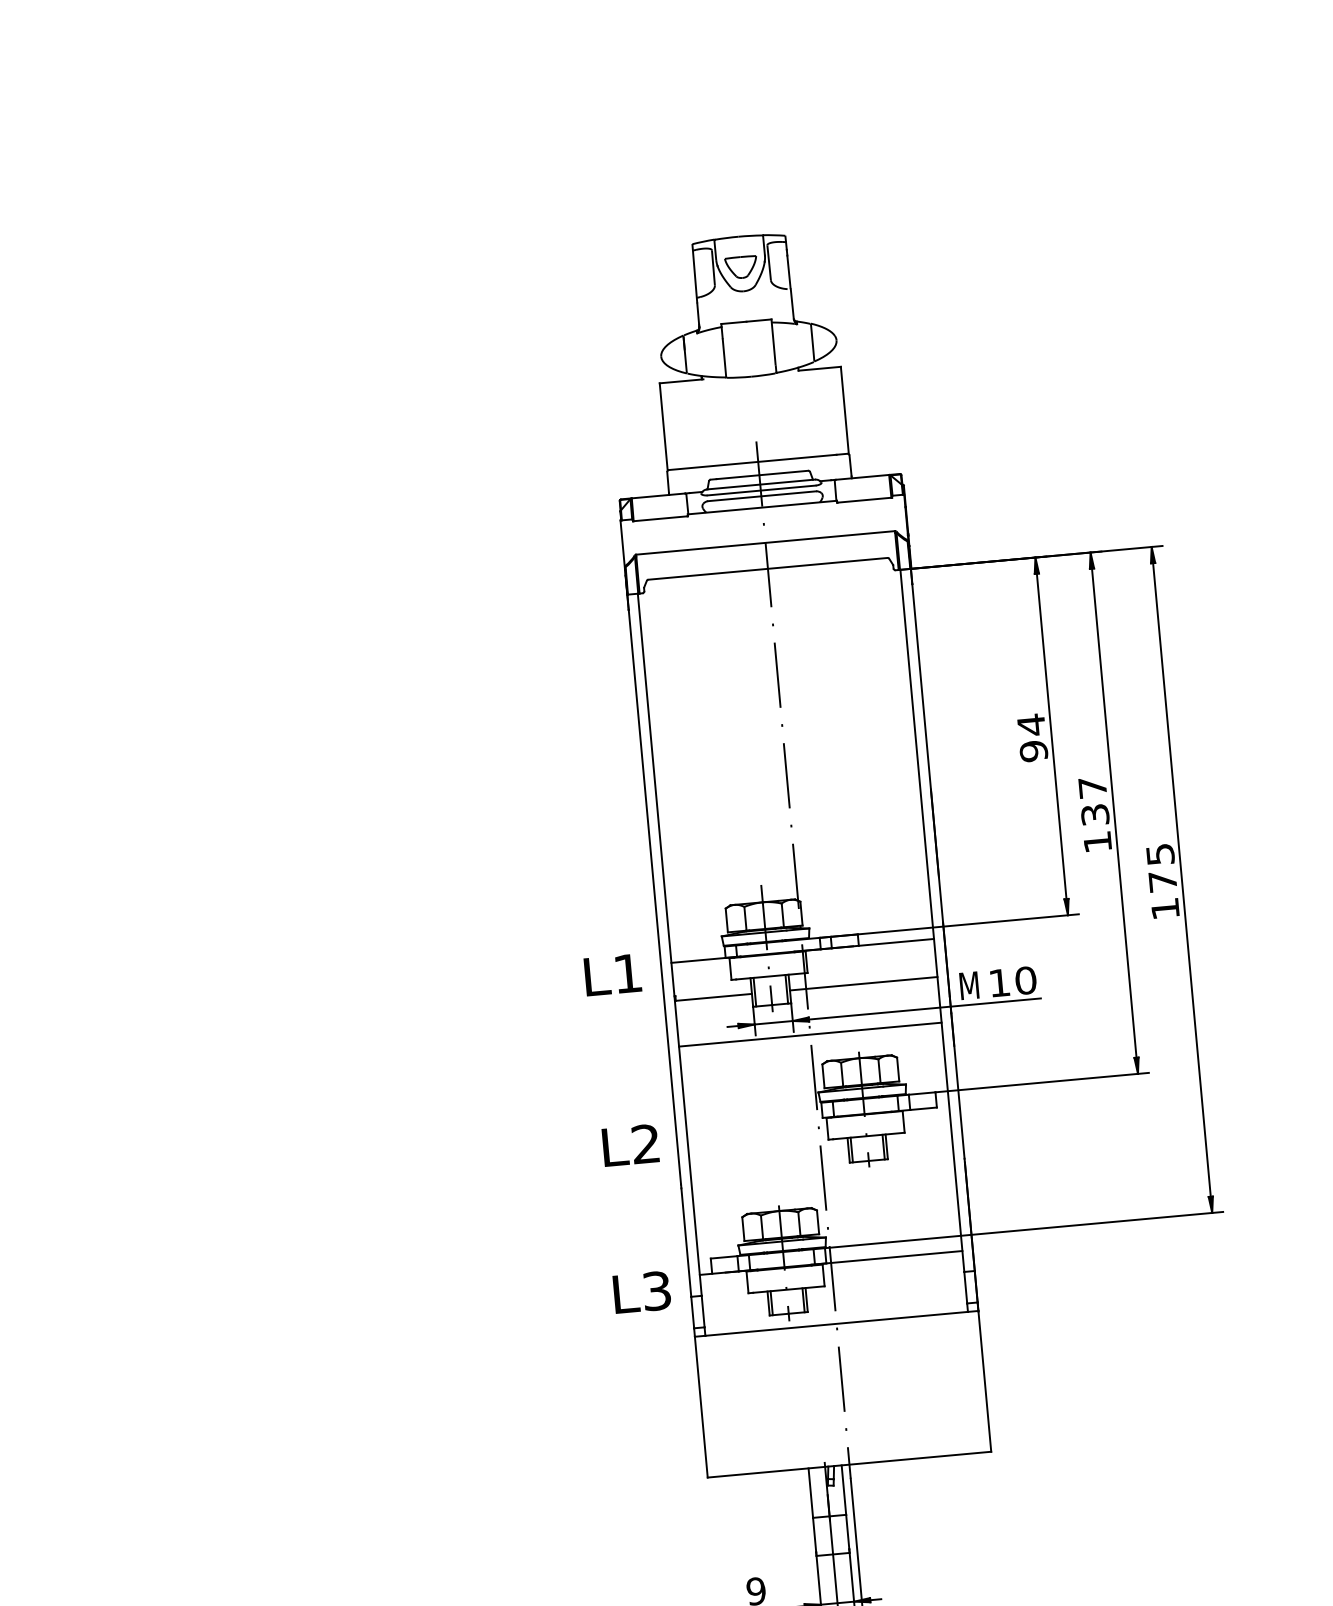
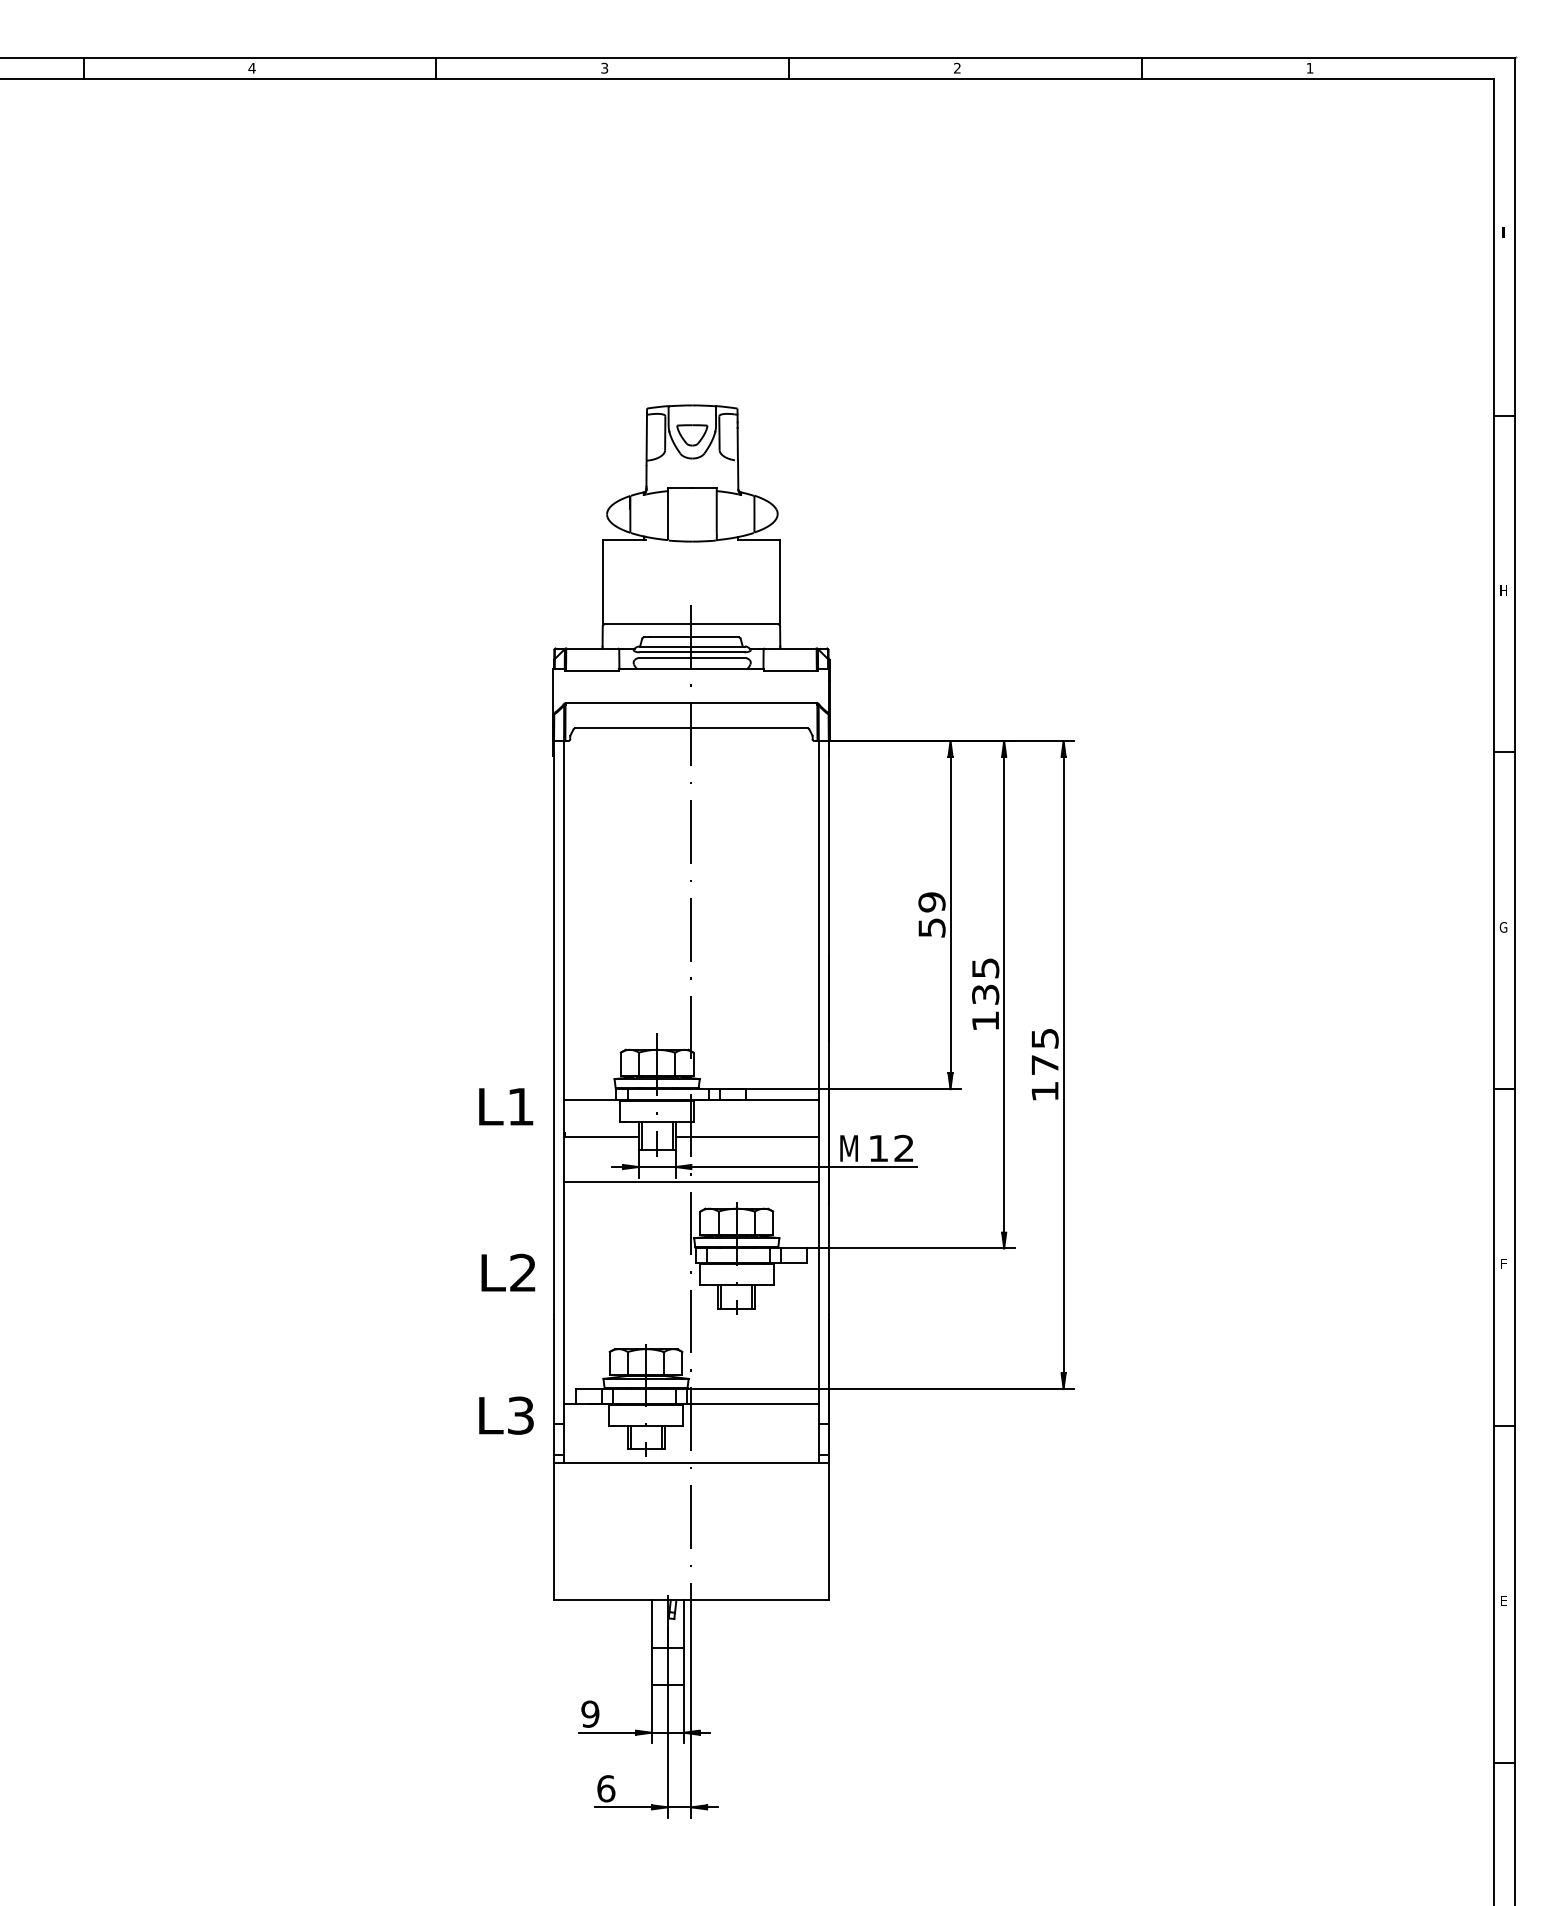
text: (1032, 737) -> (931, 914), 94 -> 59
text: (1092, 788) -> (985, 968), 137 -> 135
text: (1026, 980) -> (904, 1148), 10 -> 12

